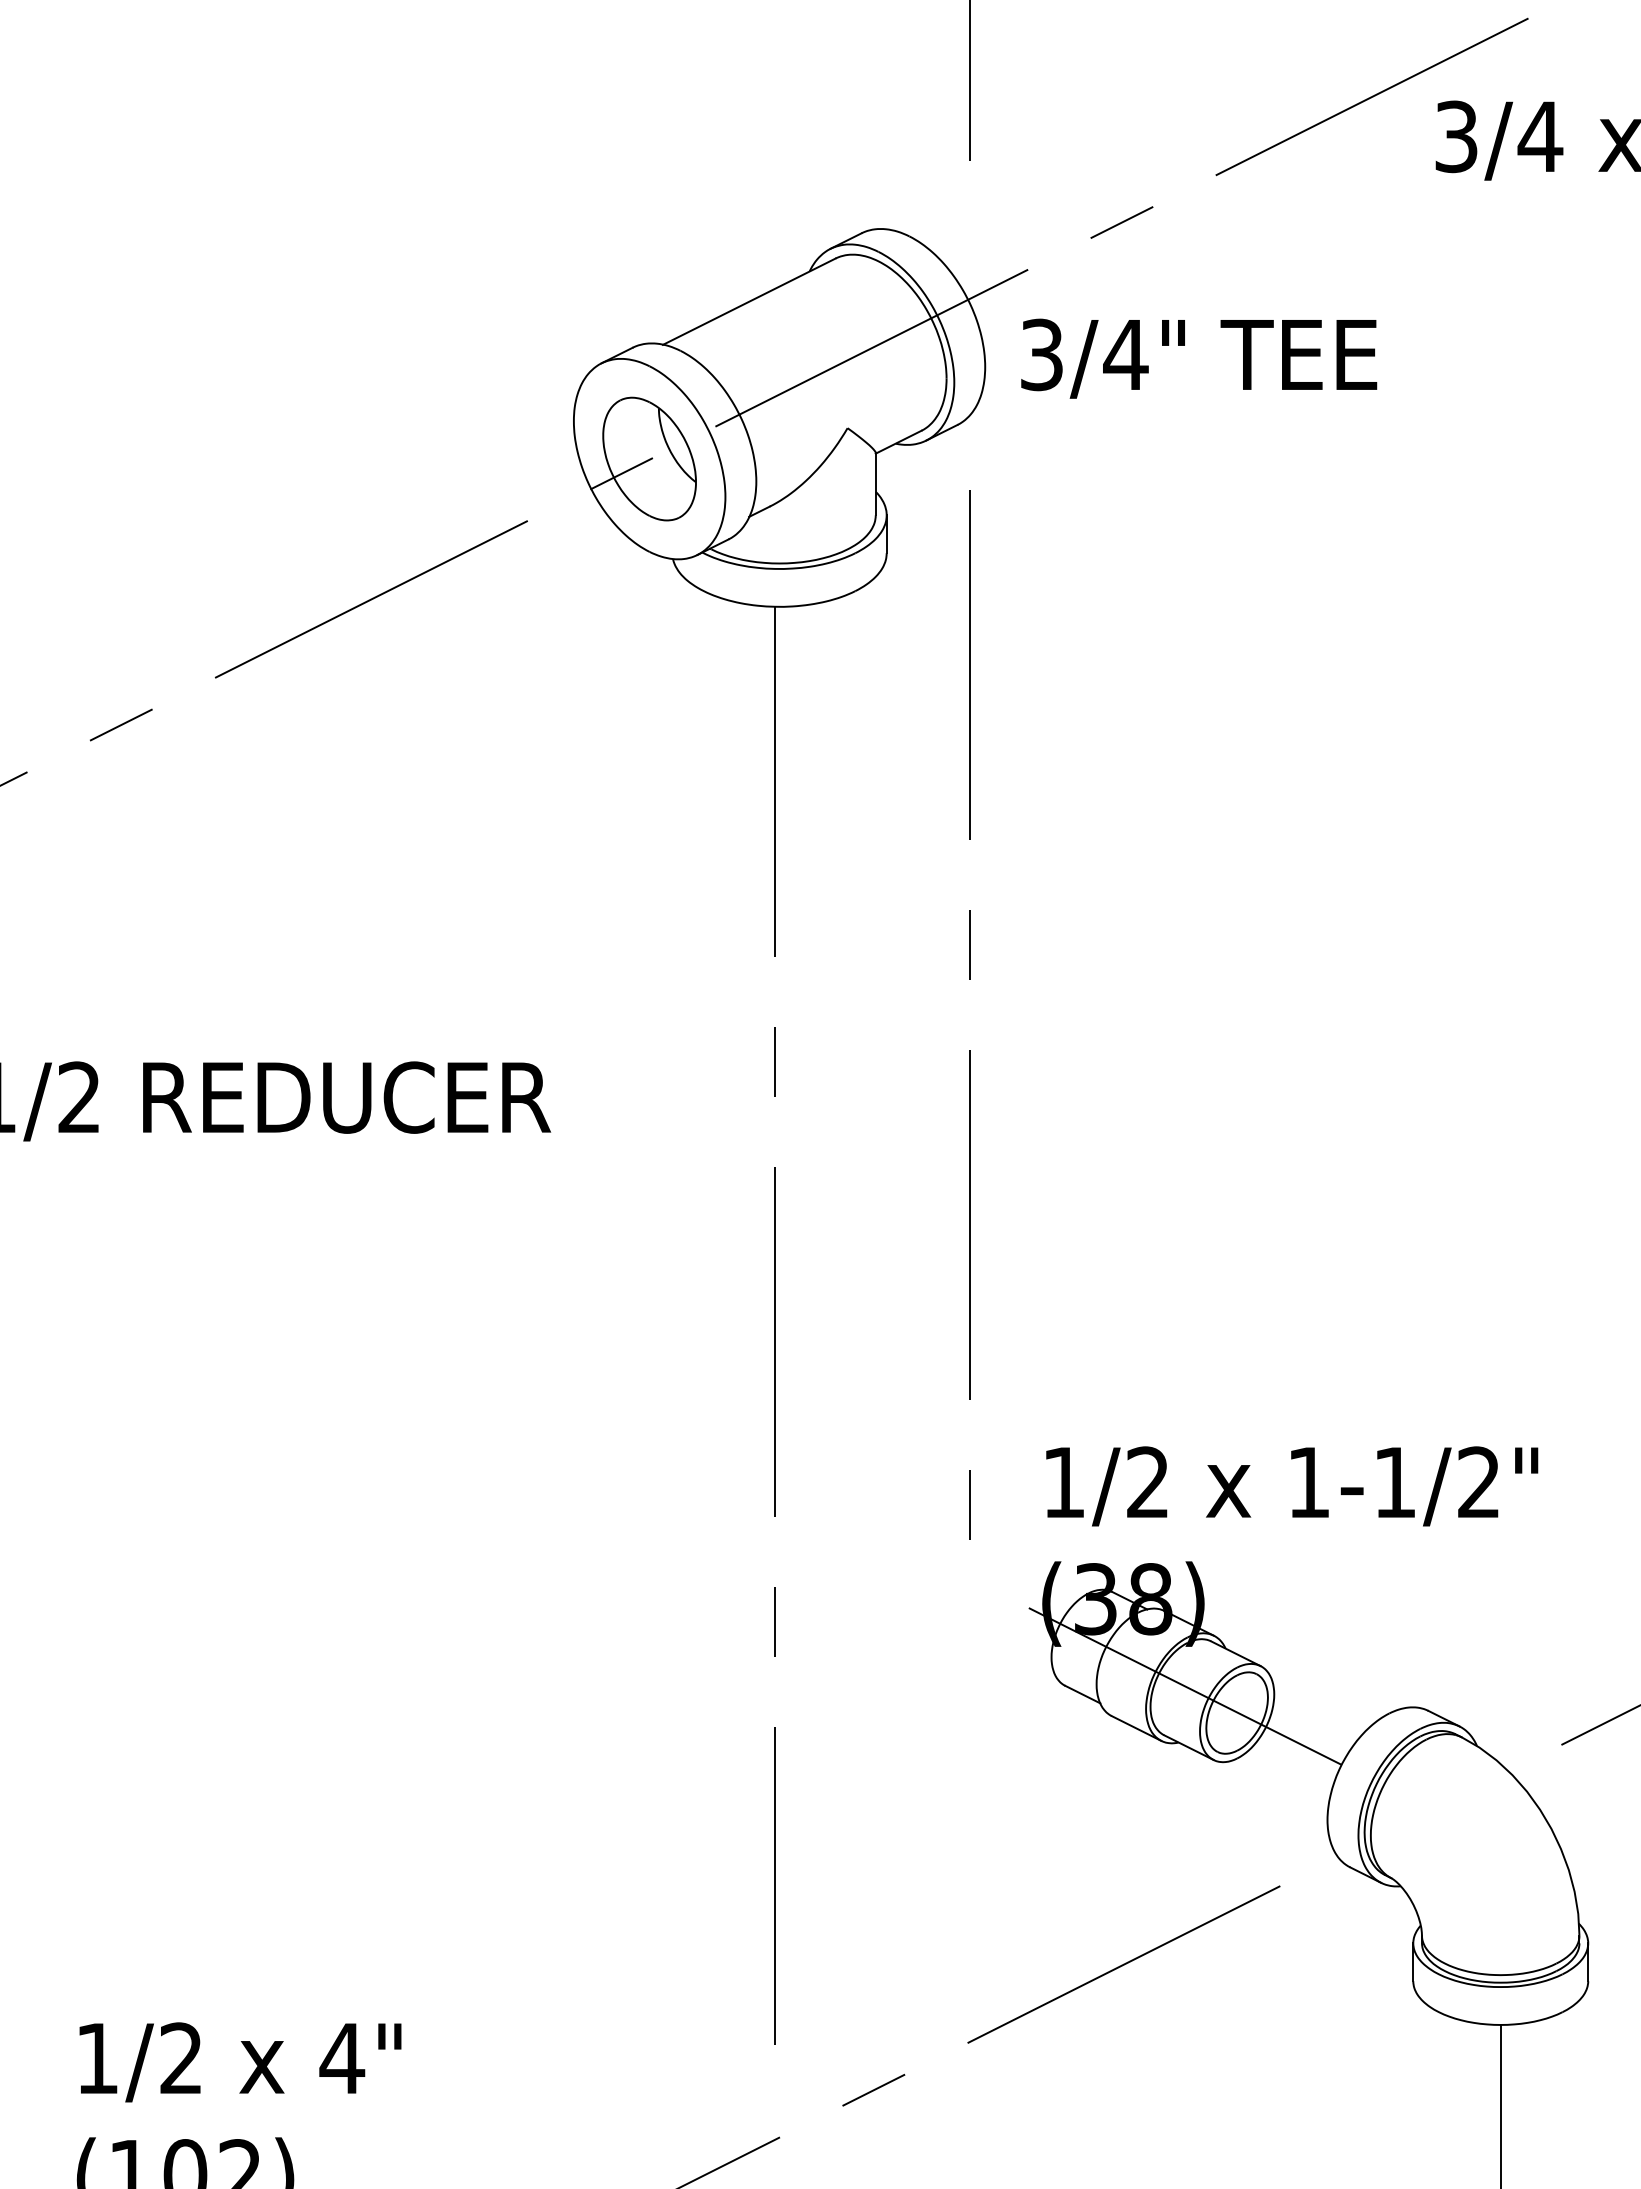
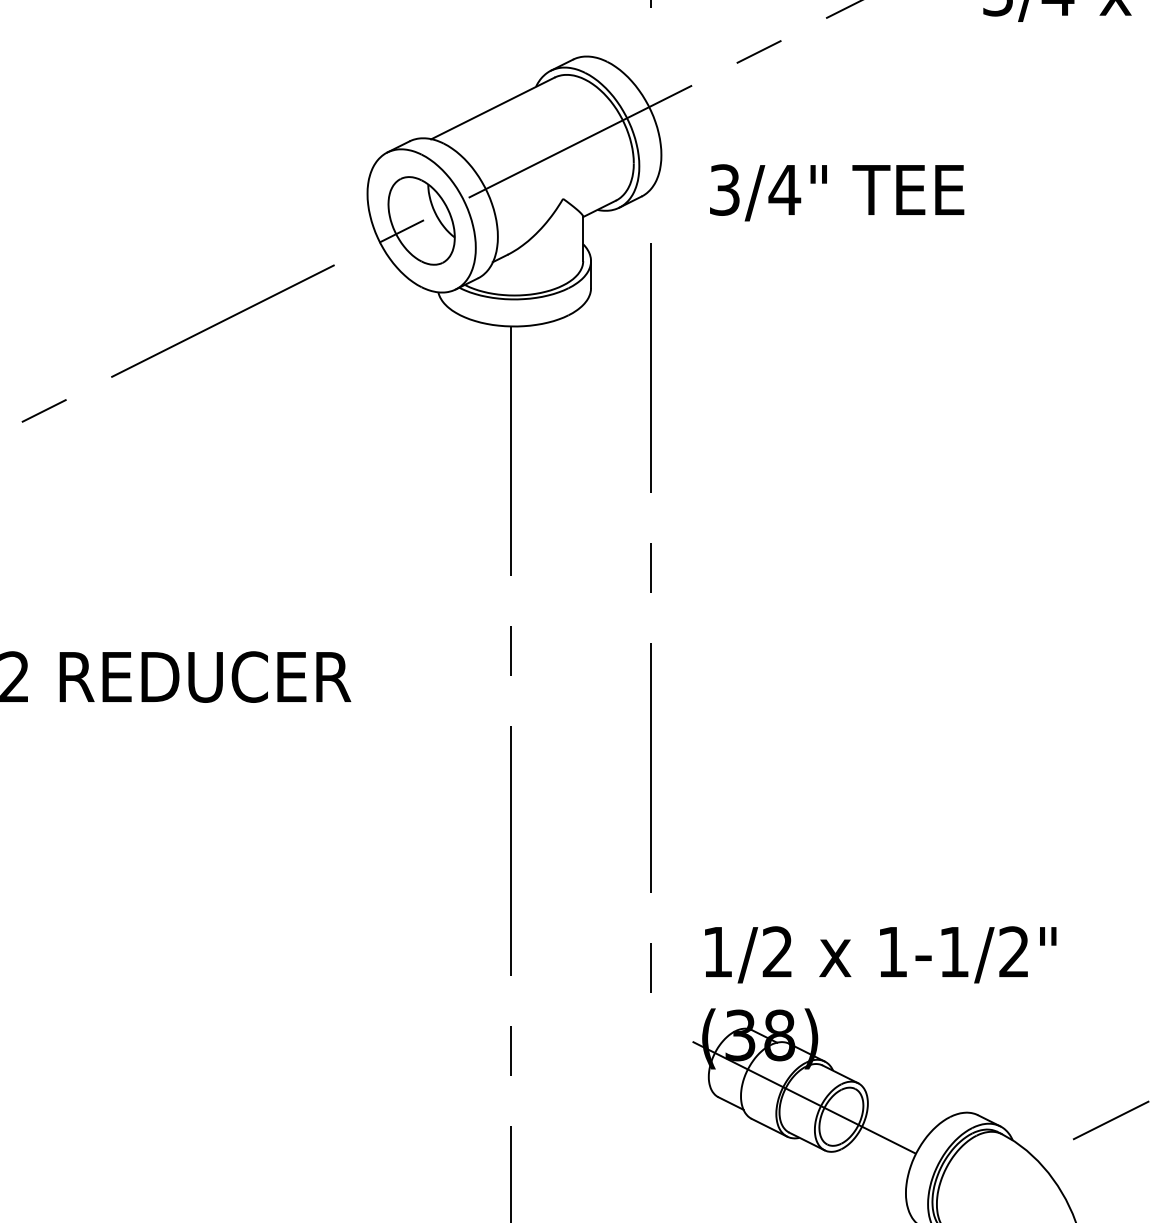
text: (1199, 358) -> (837, 192), moved

